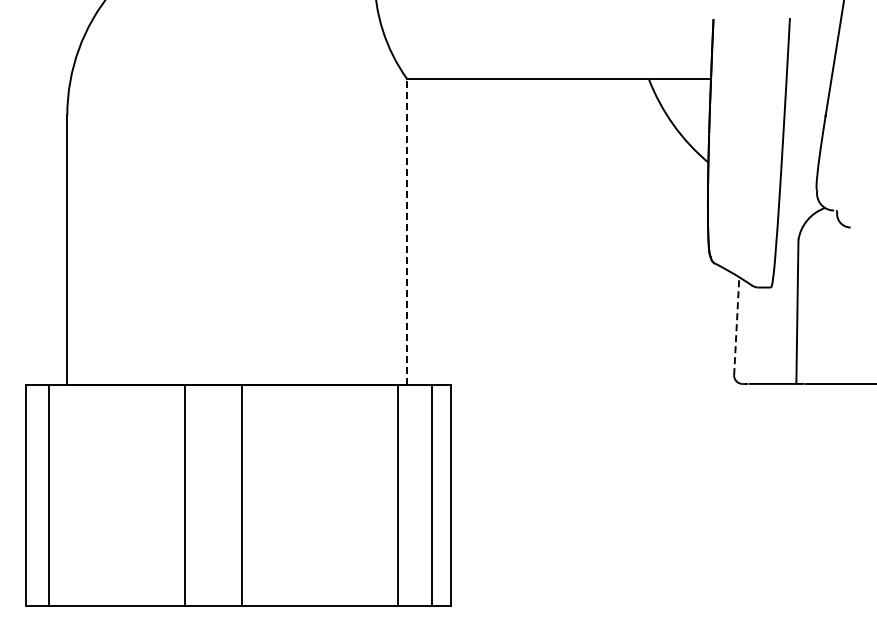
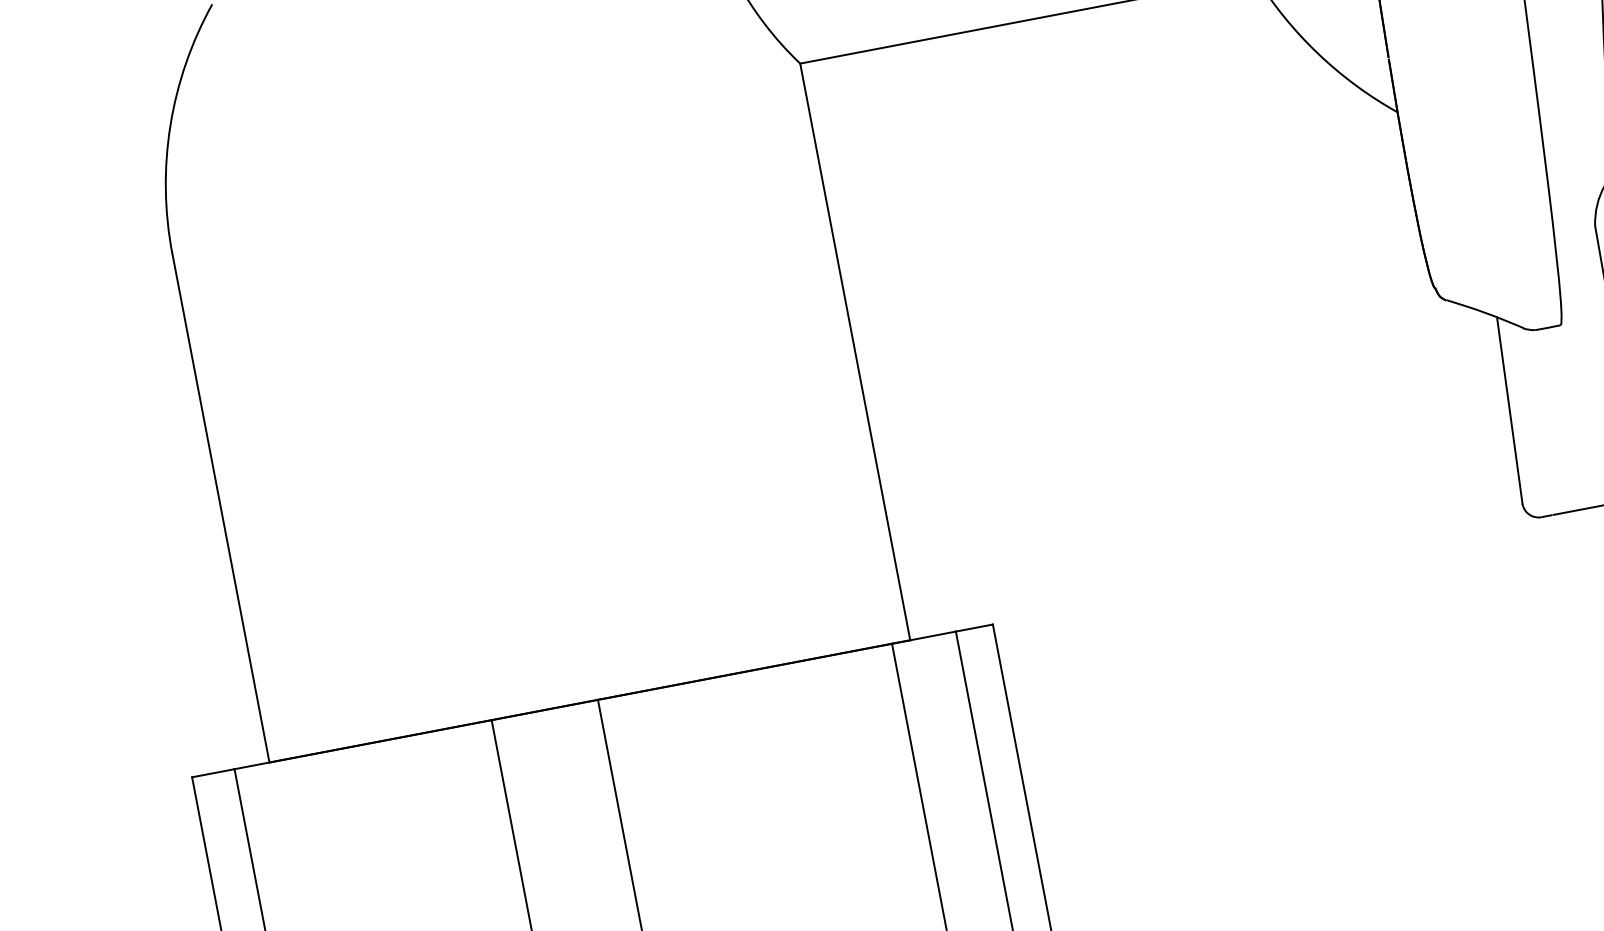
line: (407, 232) -> (855, 352), dashed -> solid
line: (736, 325) -> (1509, 409), dashed -> solid

